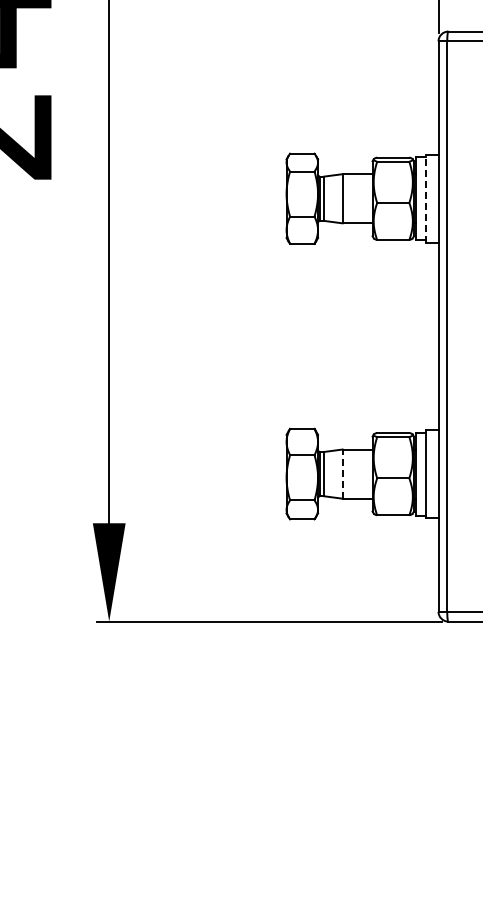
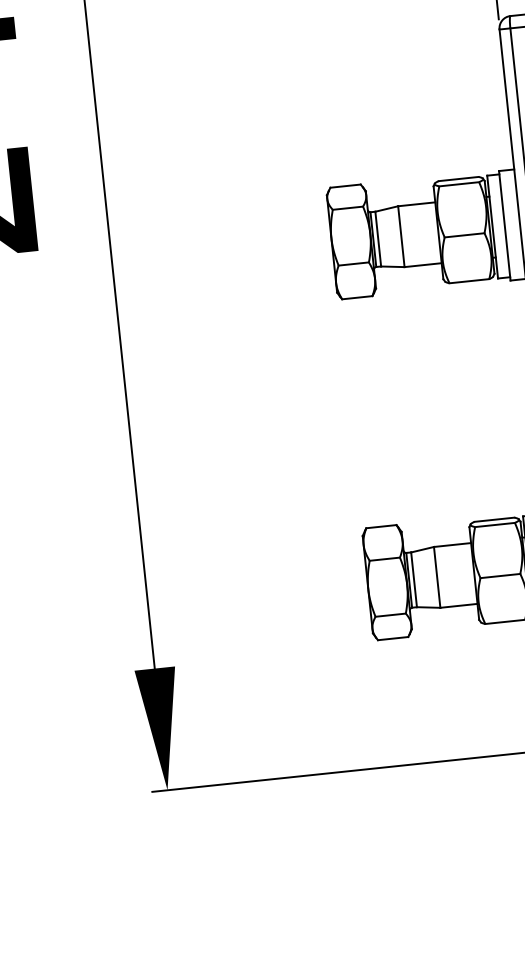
line: (426, 198) -> (505, 225), dashed -> solid
line: (342, 474) -> (437, 577), dashed -> solid

